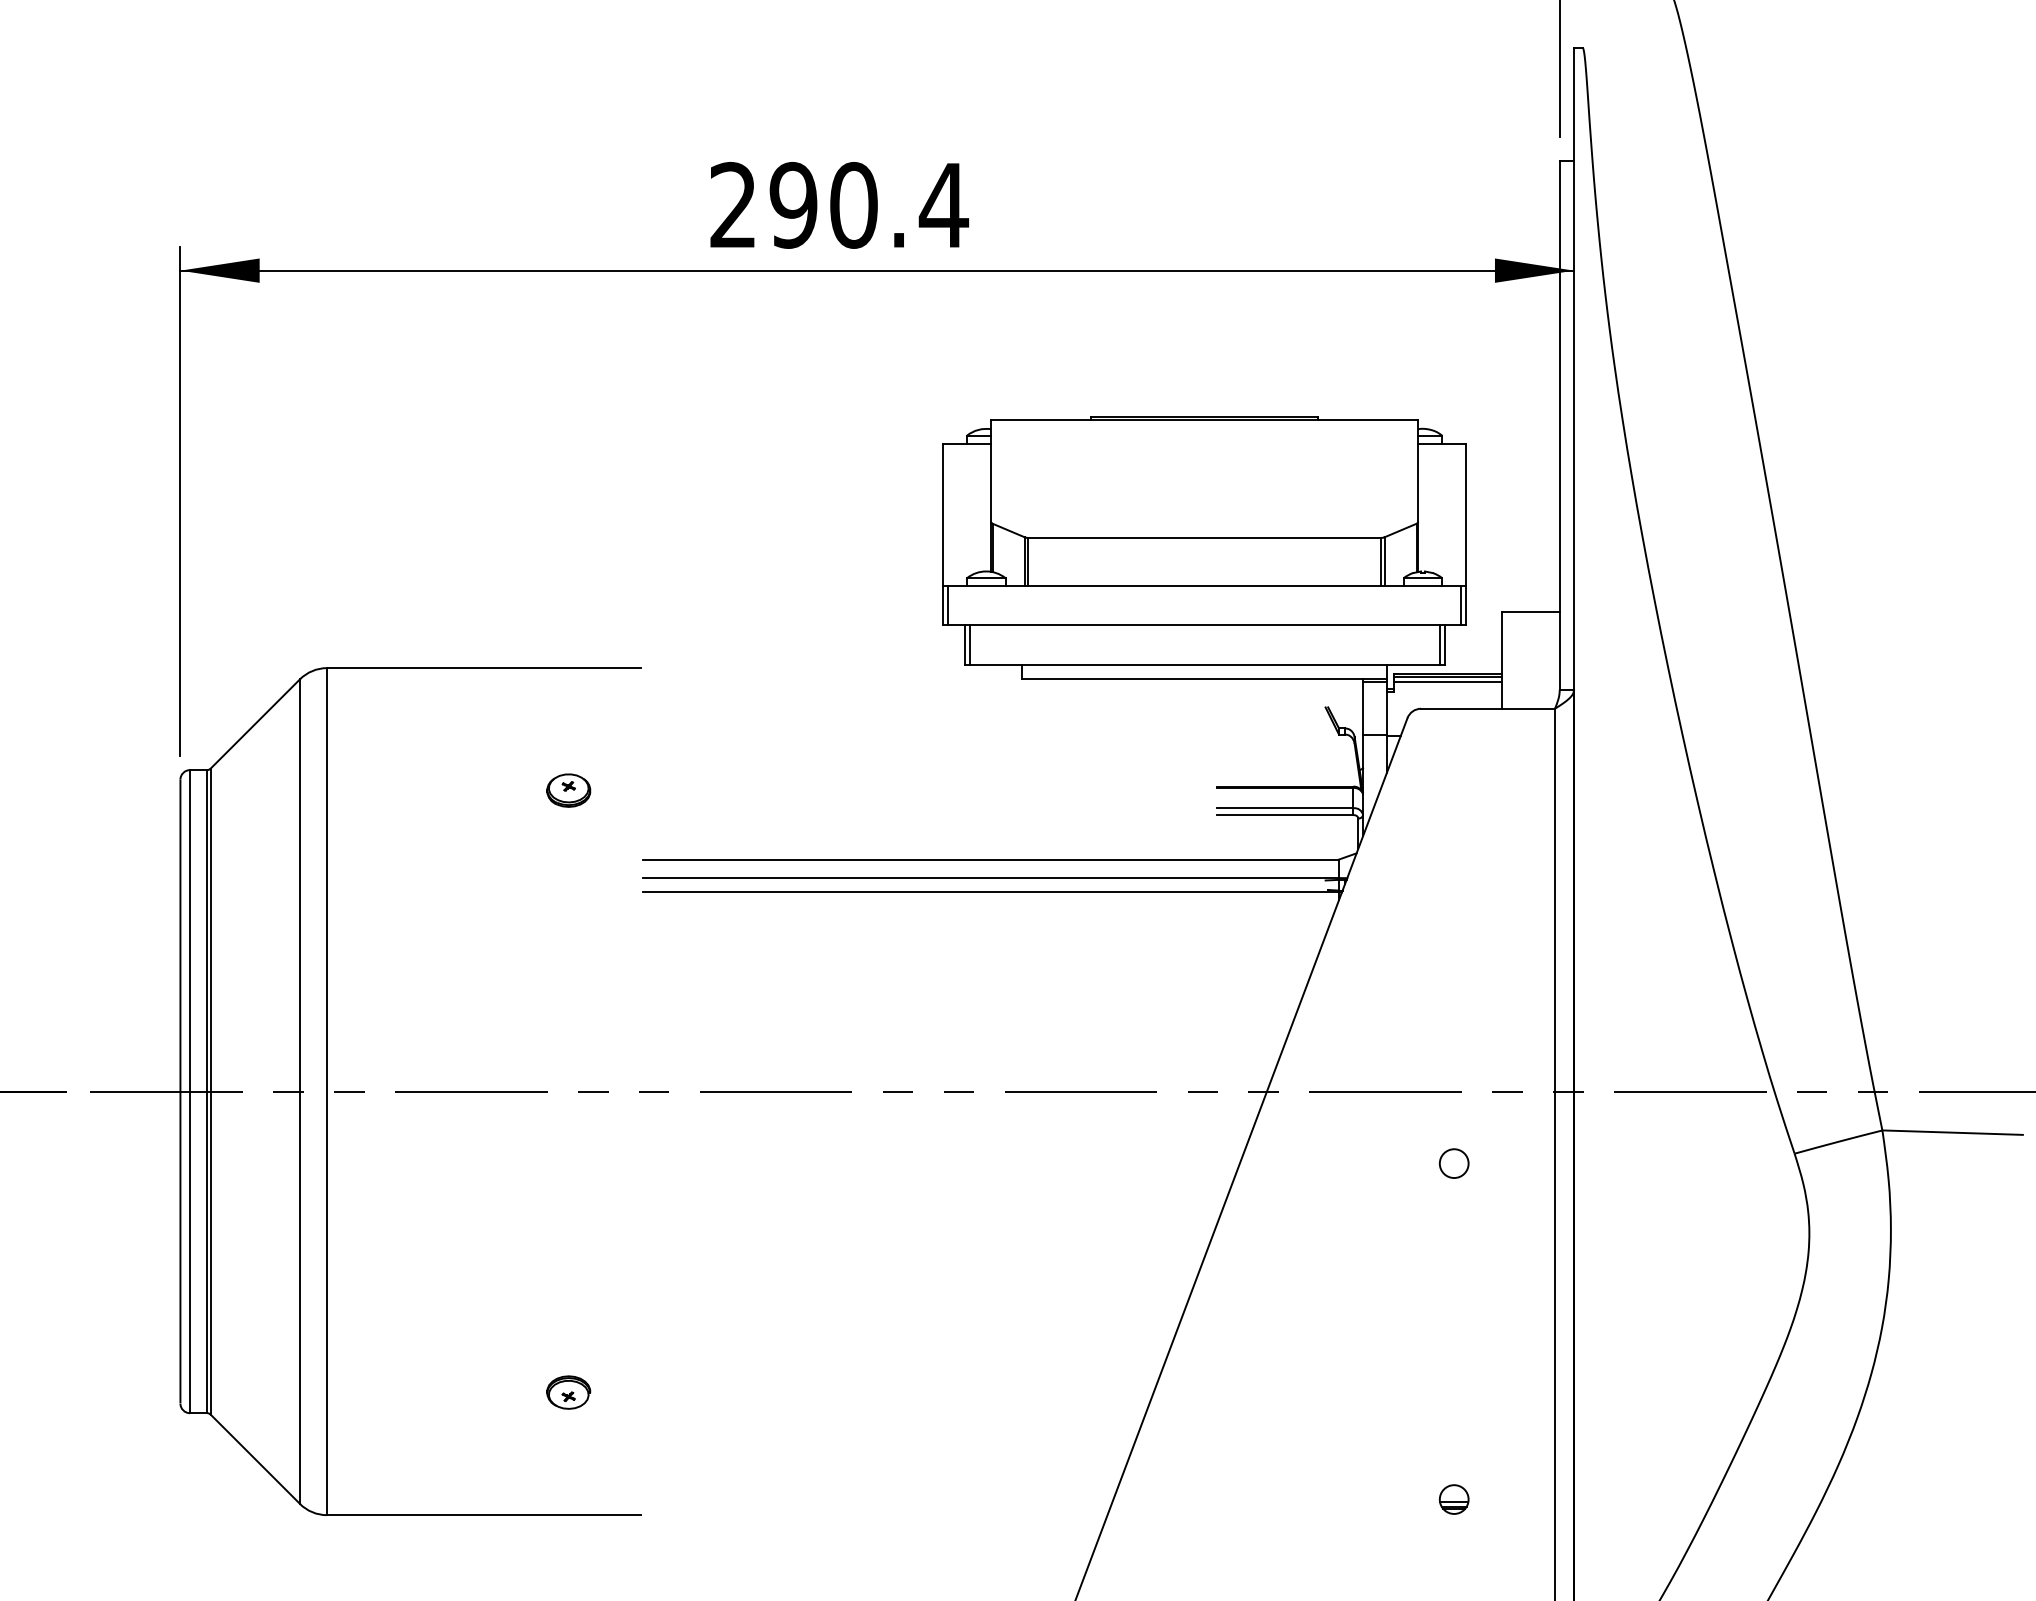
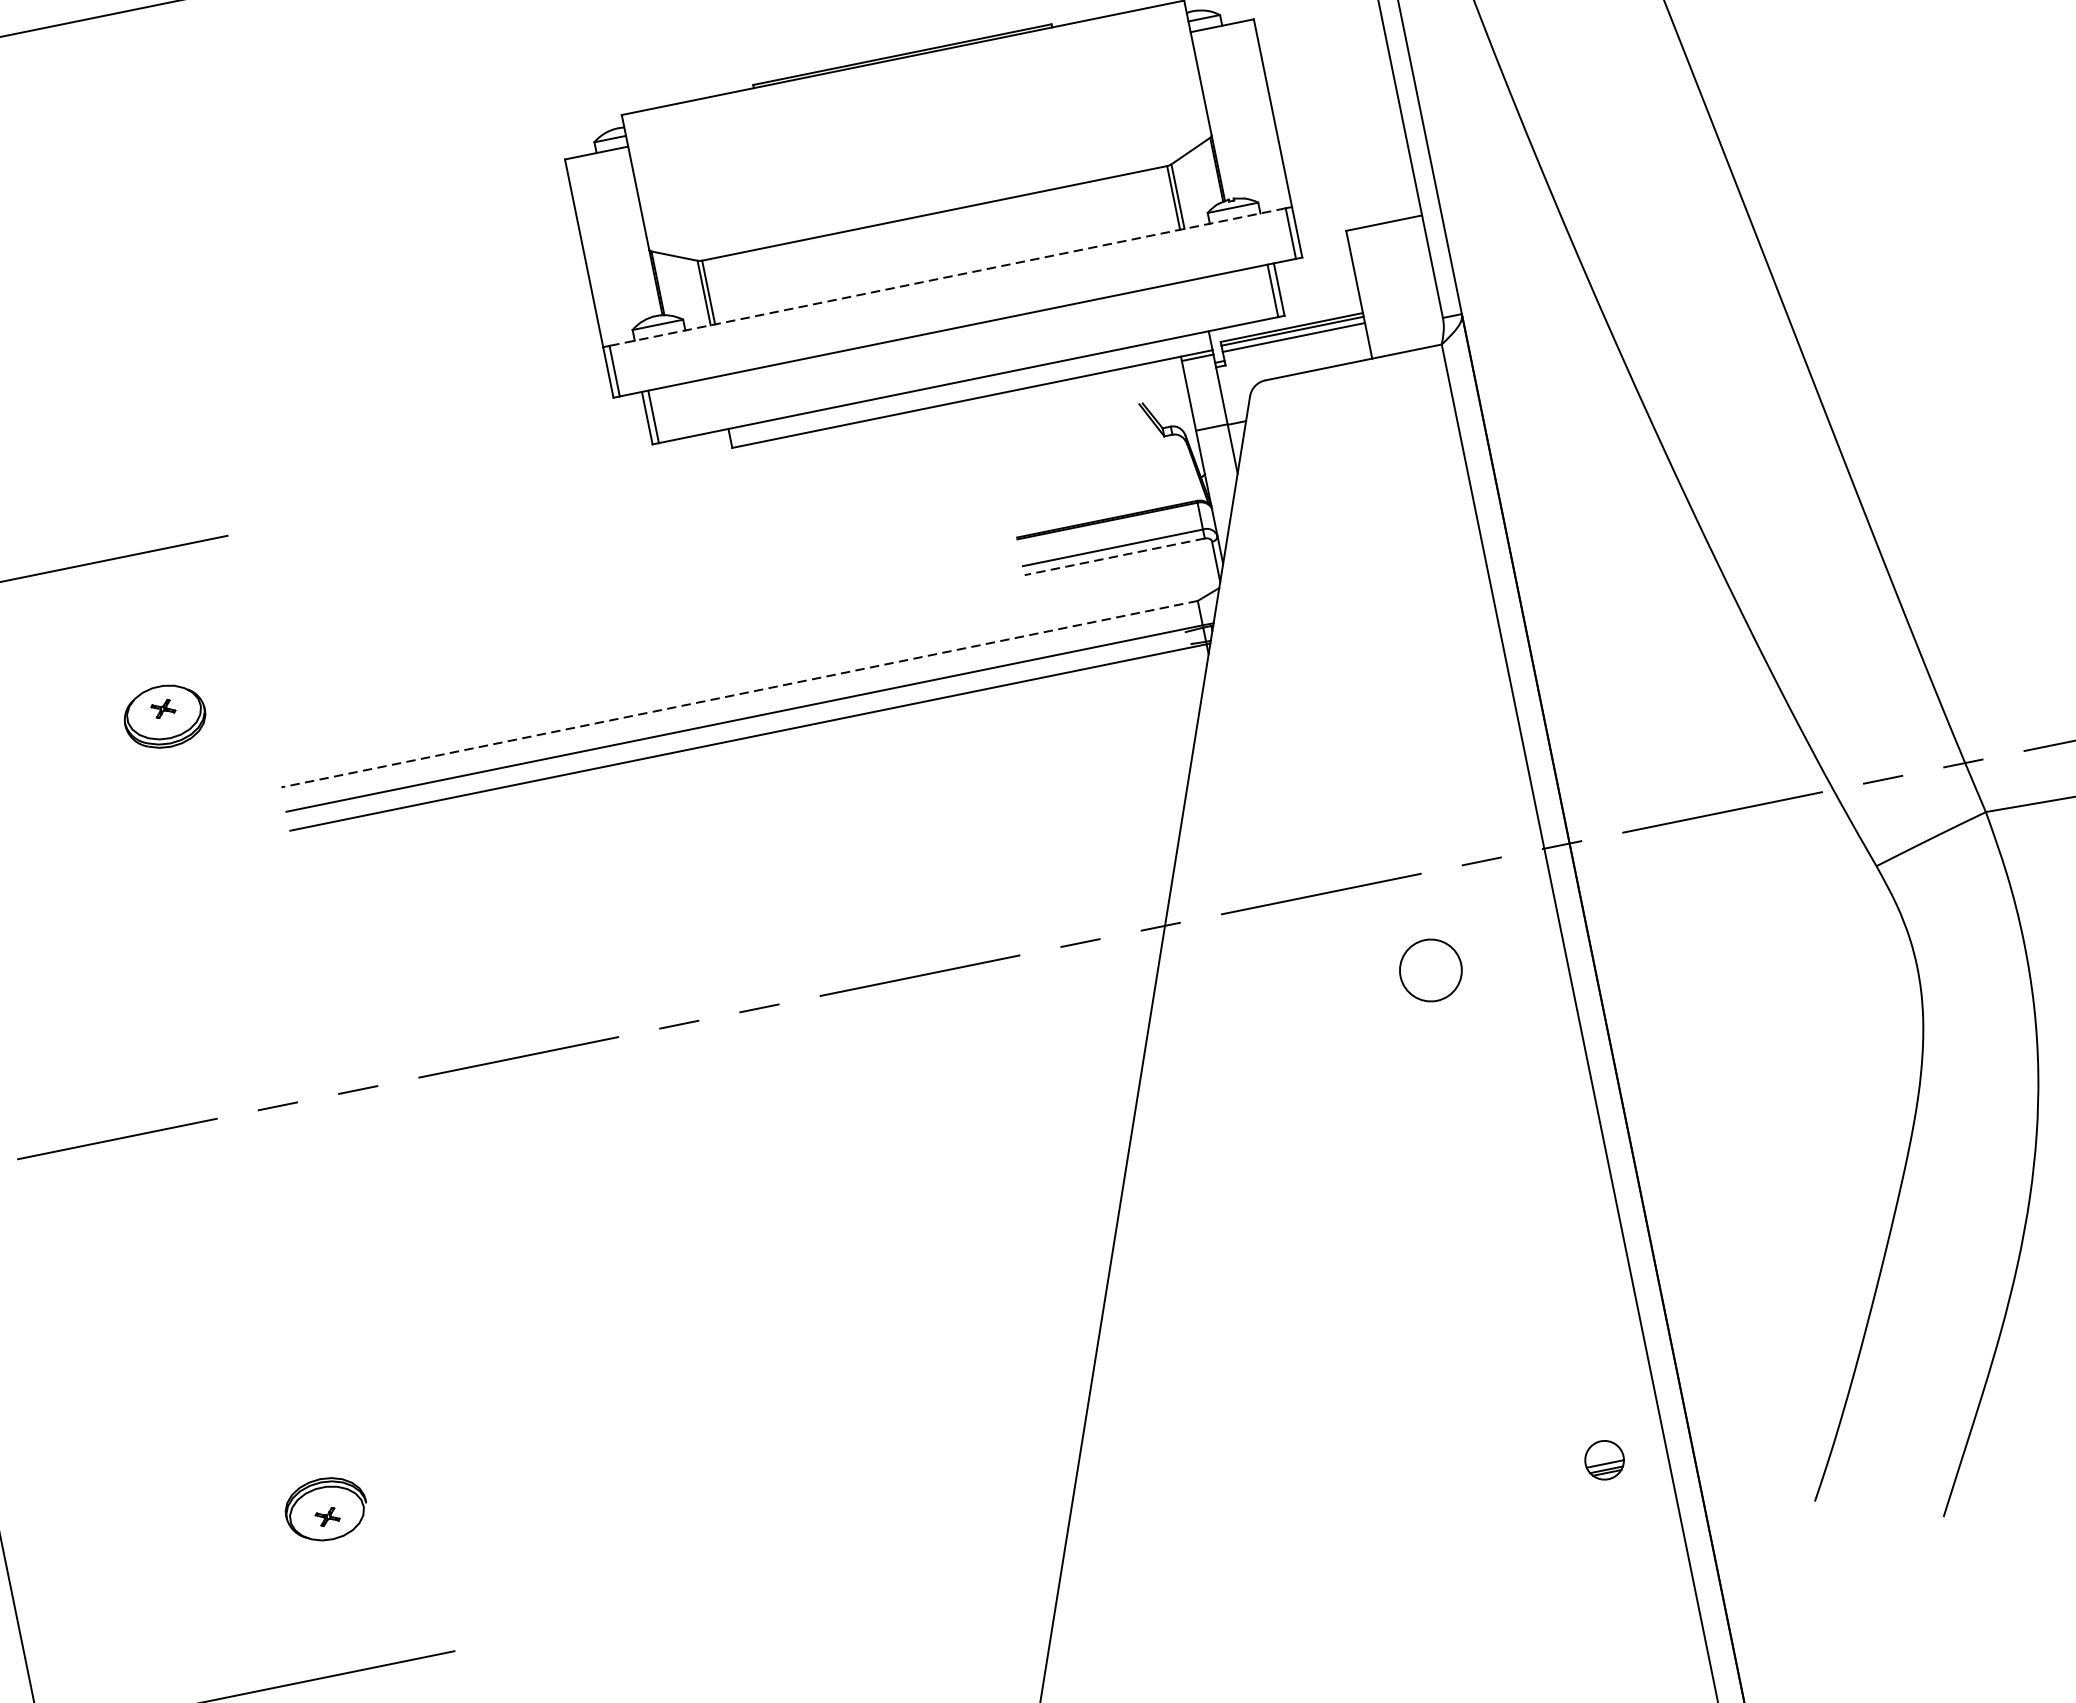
line: (1204, 586) -> (947, 277), solid -> dashed
part: (568, 790) -> (164, 716), size x1.4
line: (1284, 815) -> (1114, 557), solid -> dashed
line: (991, 859) -> (740, 693), solid -> dashed
circle: (1453, 1163) -> (1429, 970), size x1.6
part: (568, 1392) -> (325, 1509), size x1.4
part: (1453, 1499) -> (1603, 1460), moved

